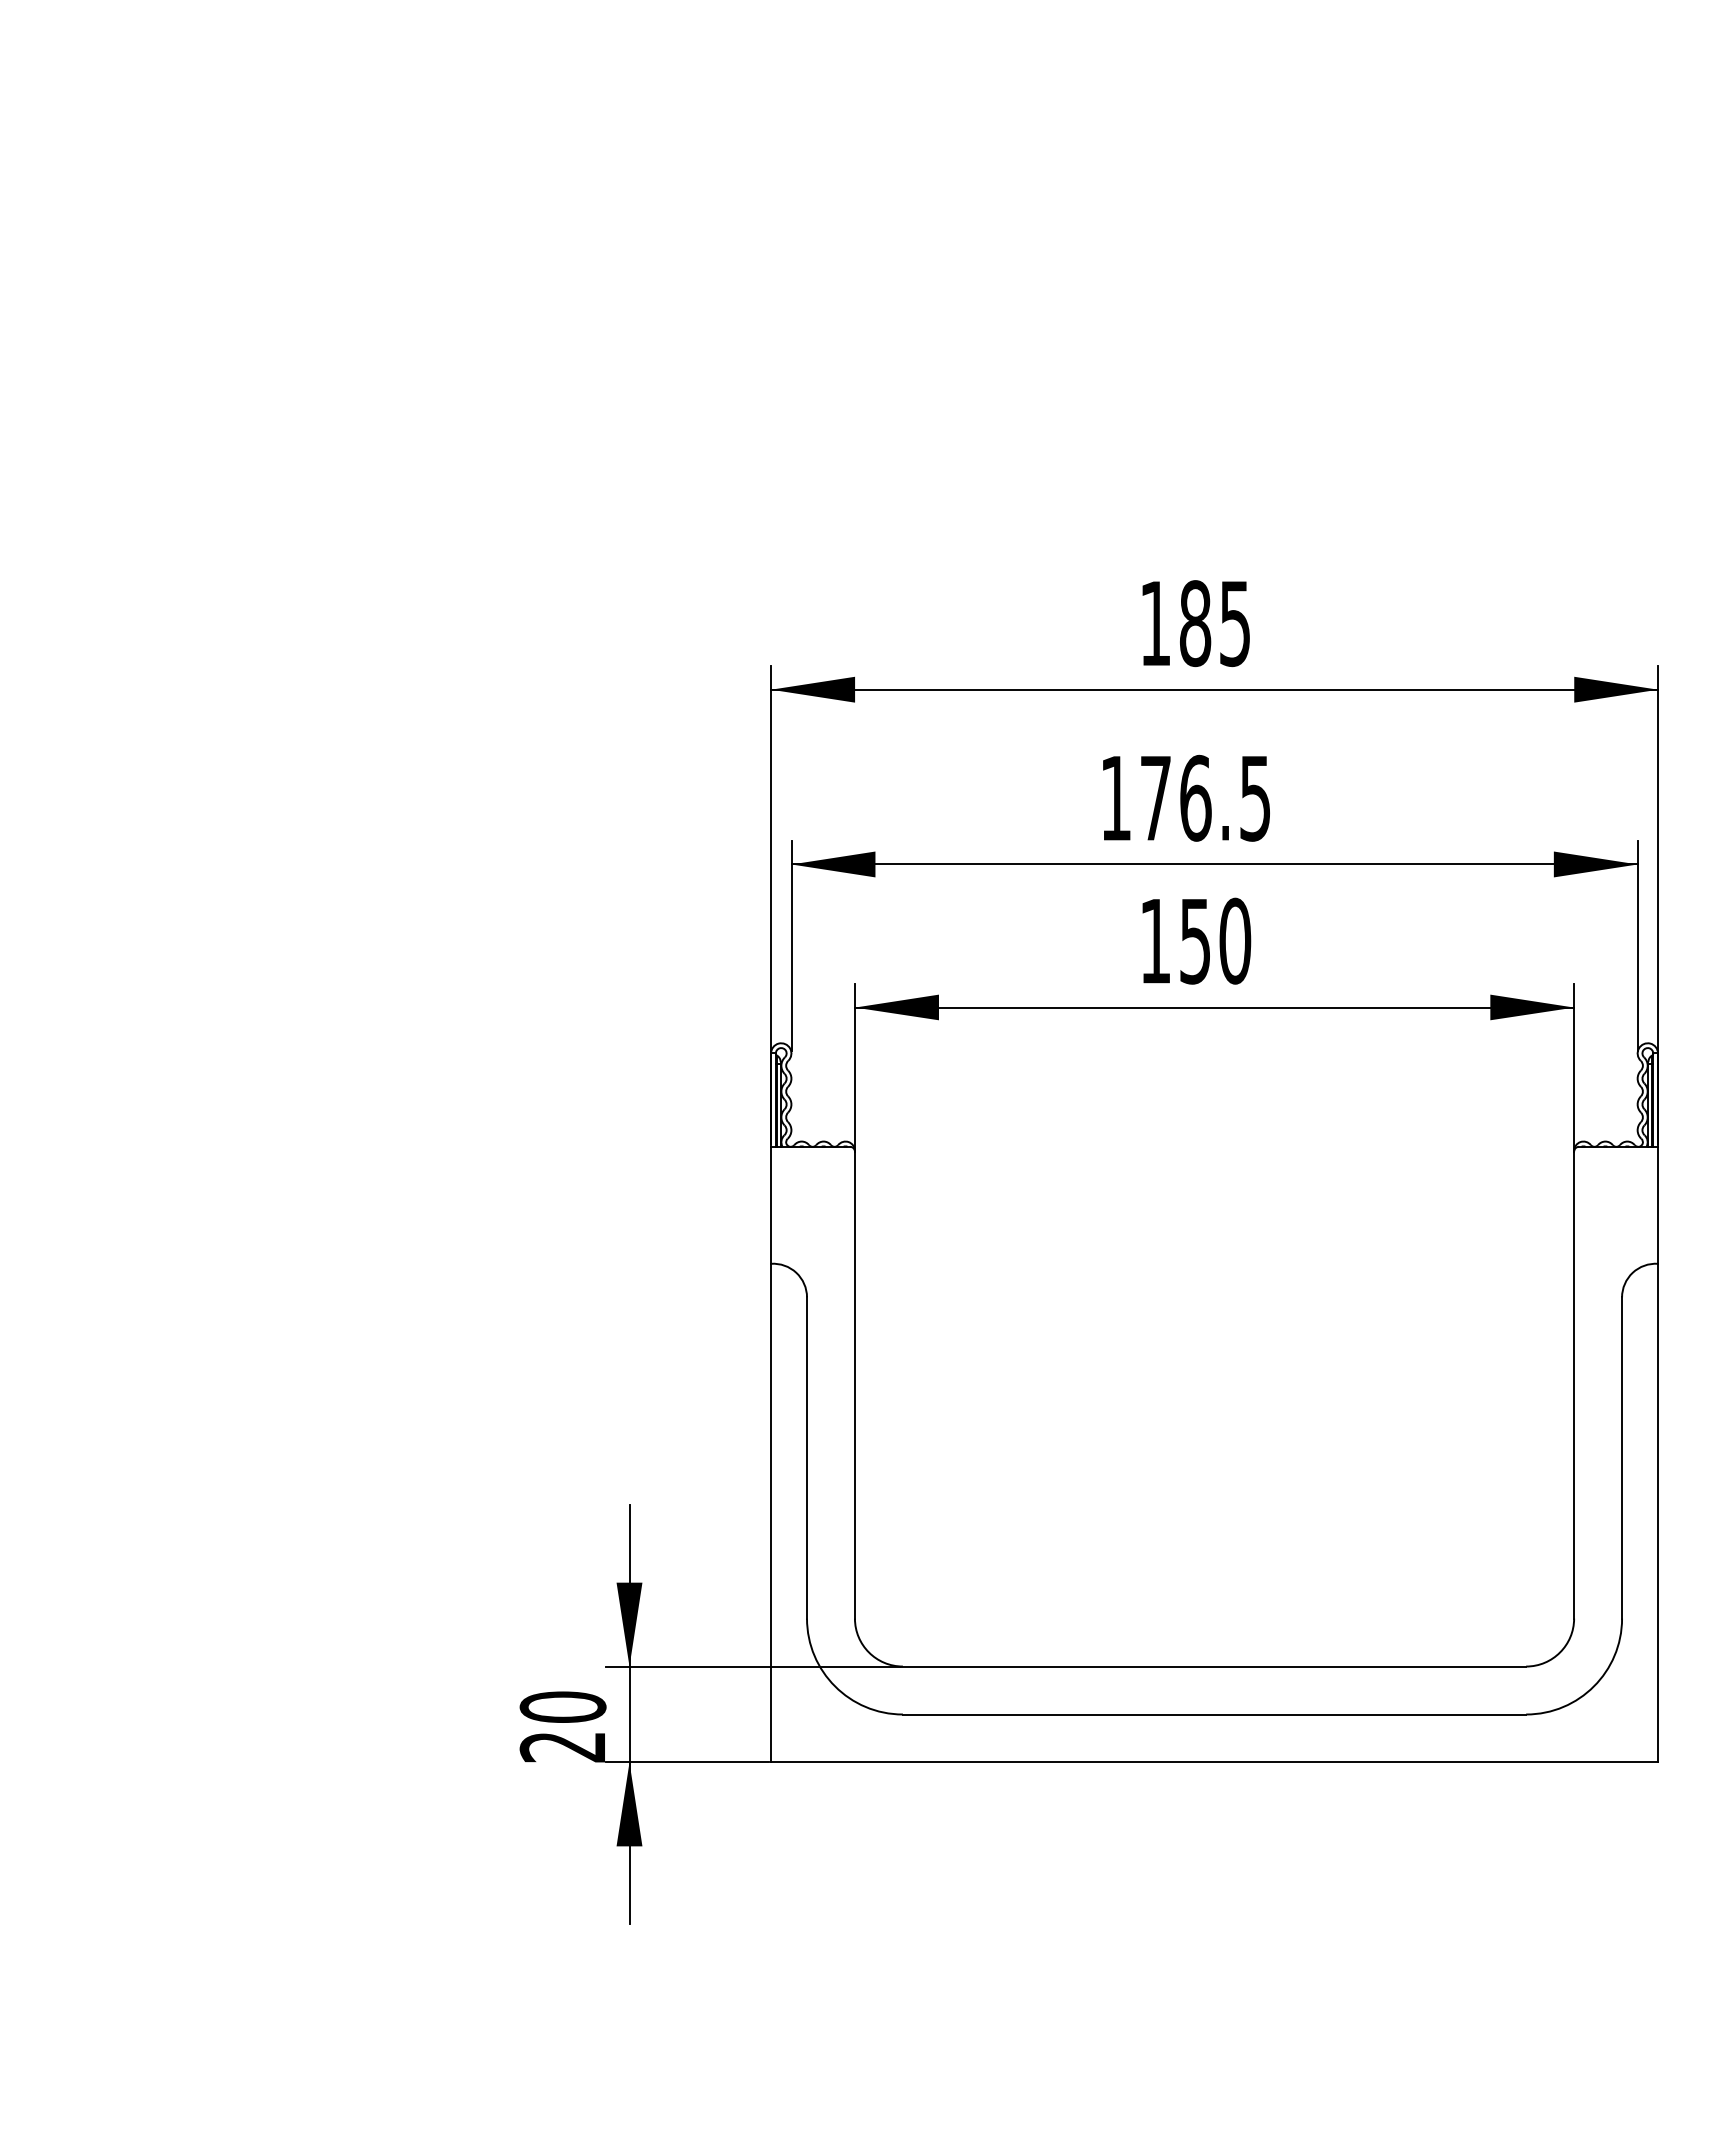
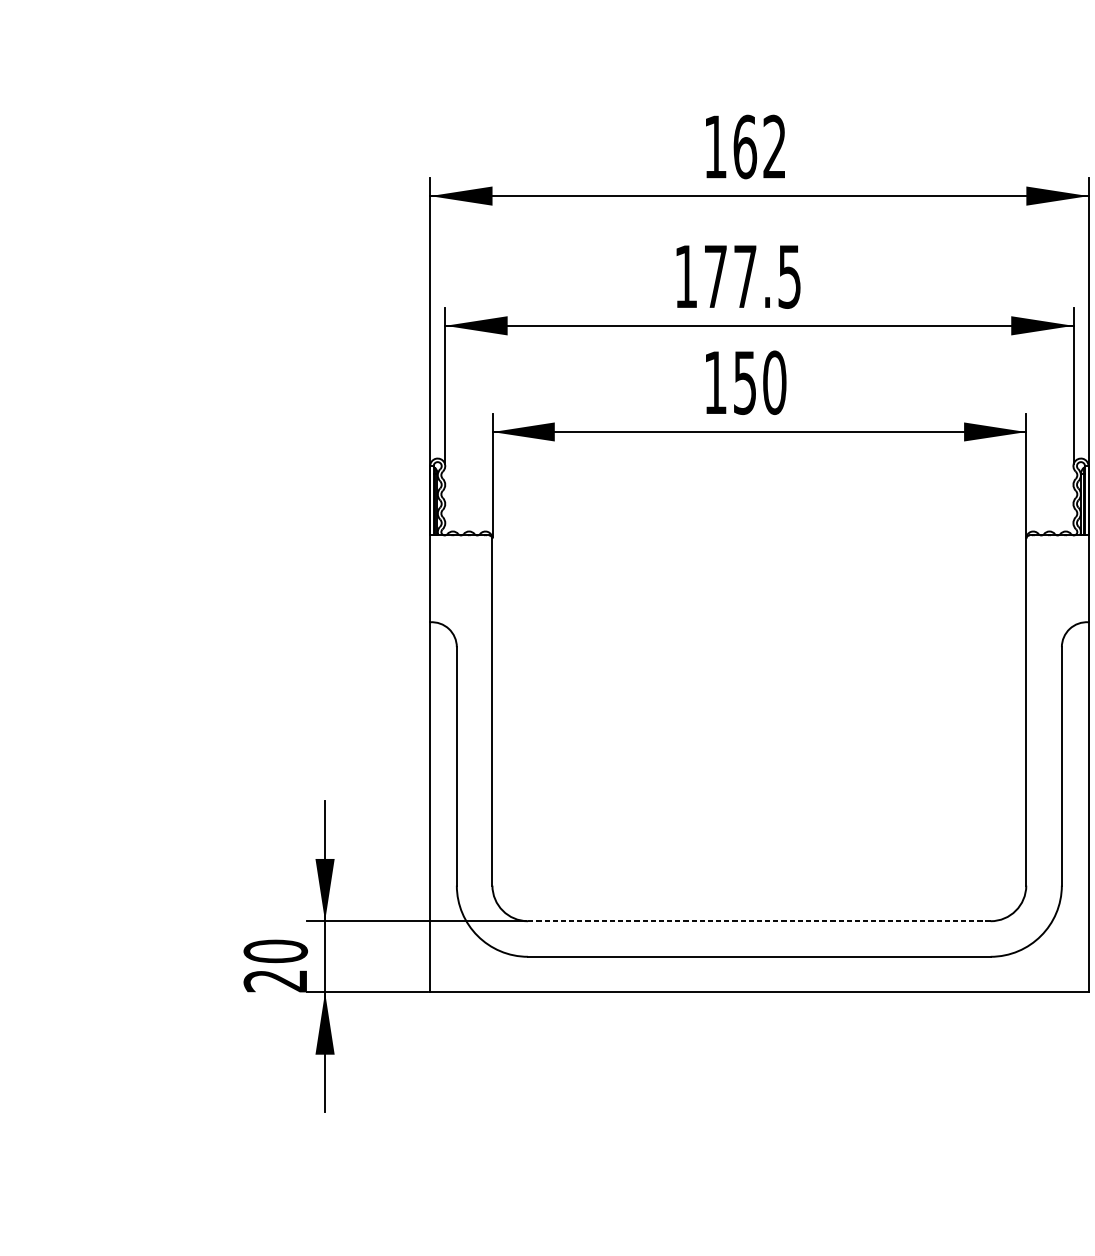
text: (1214, 623) -> (759, 146), 185 -> 162
text: (1195, 797) -> (745, 276), 176.5 -> 177.5
line: (1214, 1666) -> (759, 921), solid -> dashed

